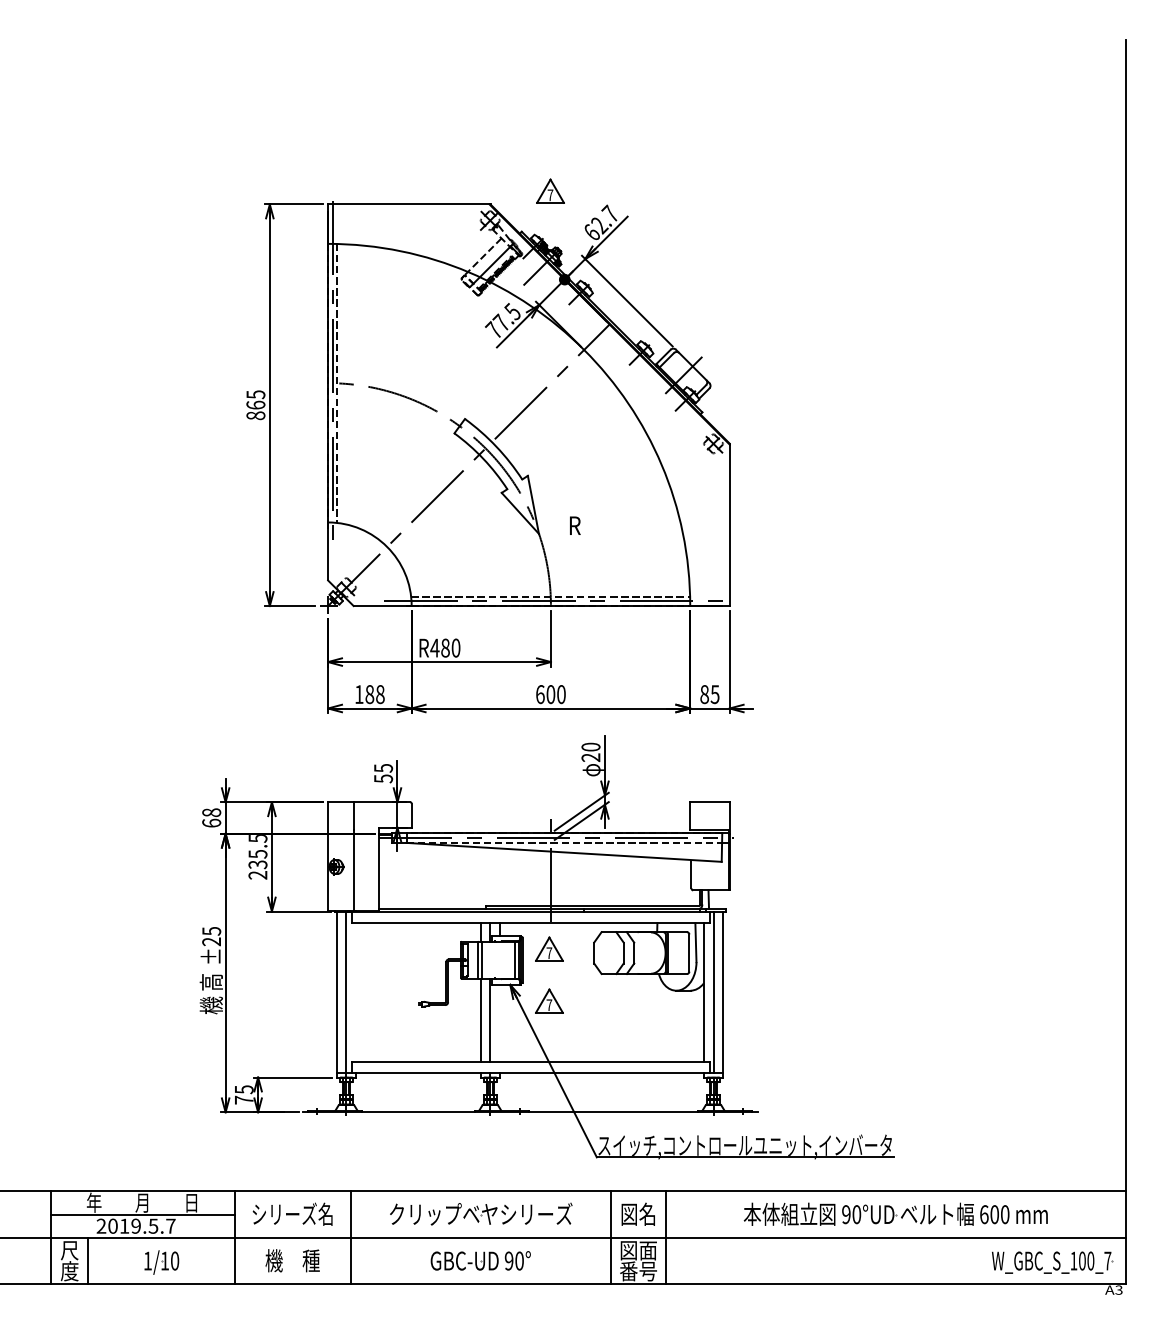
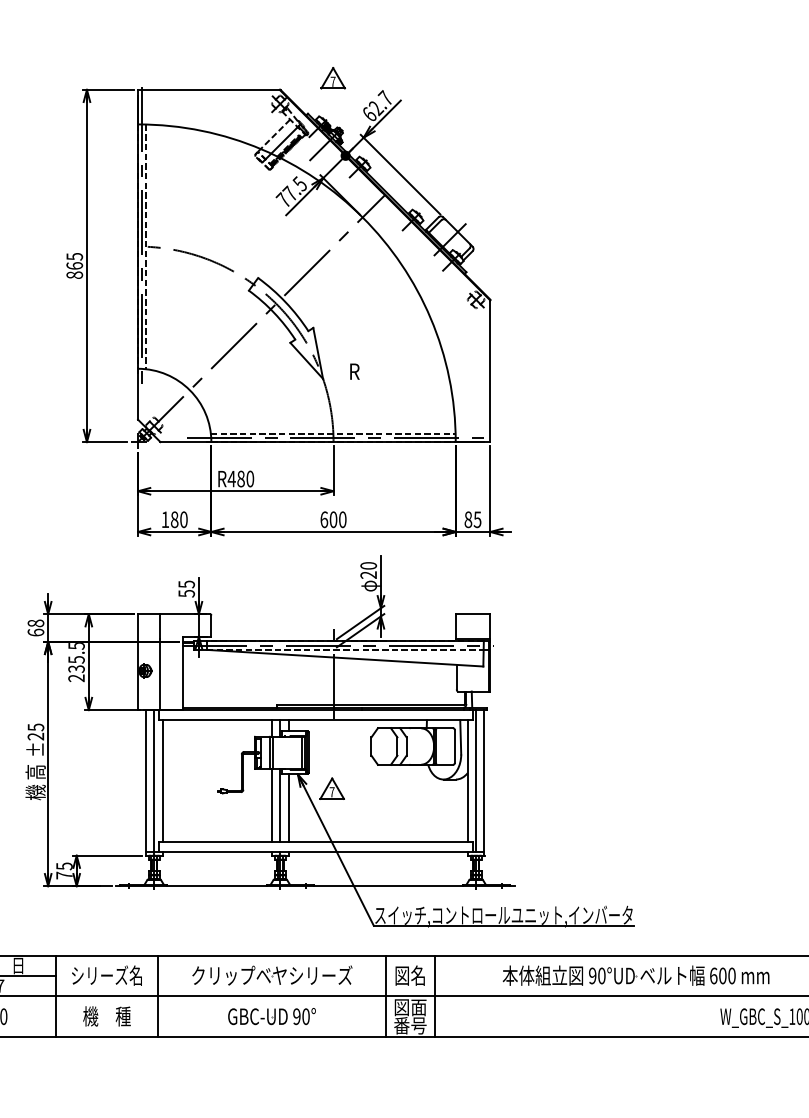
text: (380, 694) -> (184, 519), 188 -> 180
part: (549, 948) -> (332, 742), removed
line: (356, 992) -> (162, 781), added
line: (499, 1022) -> (288, 807), added

